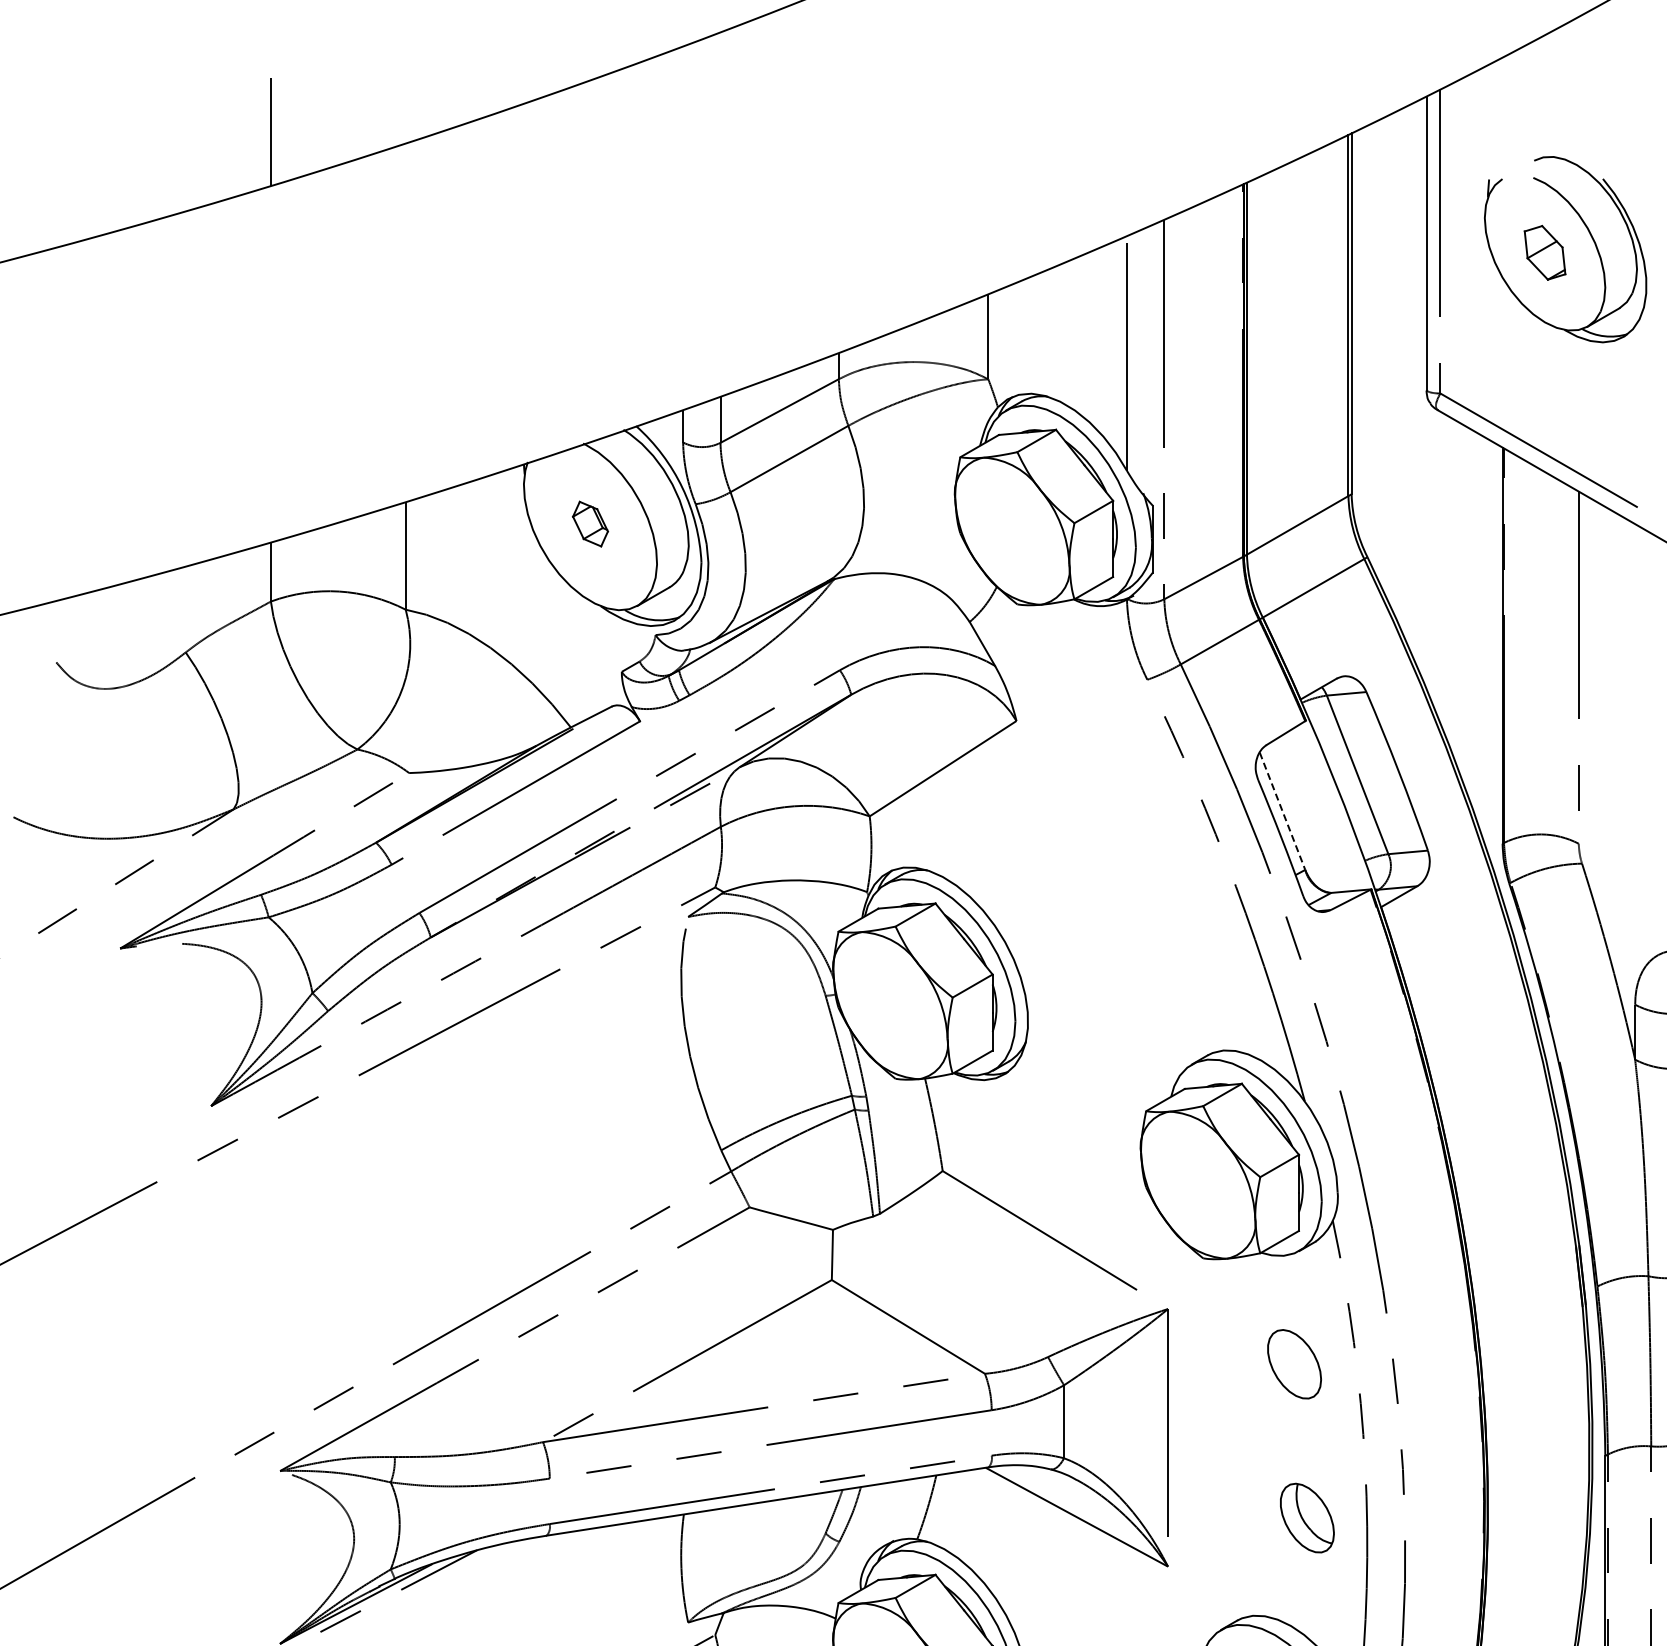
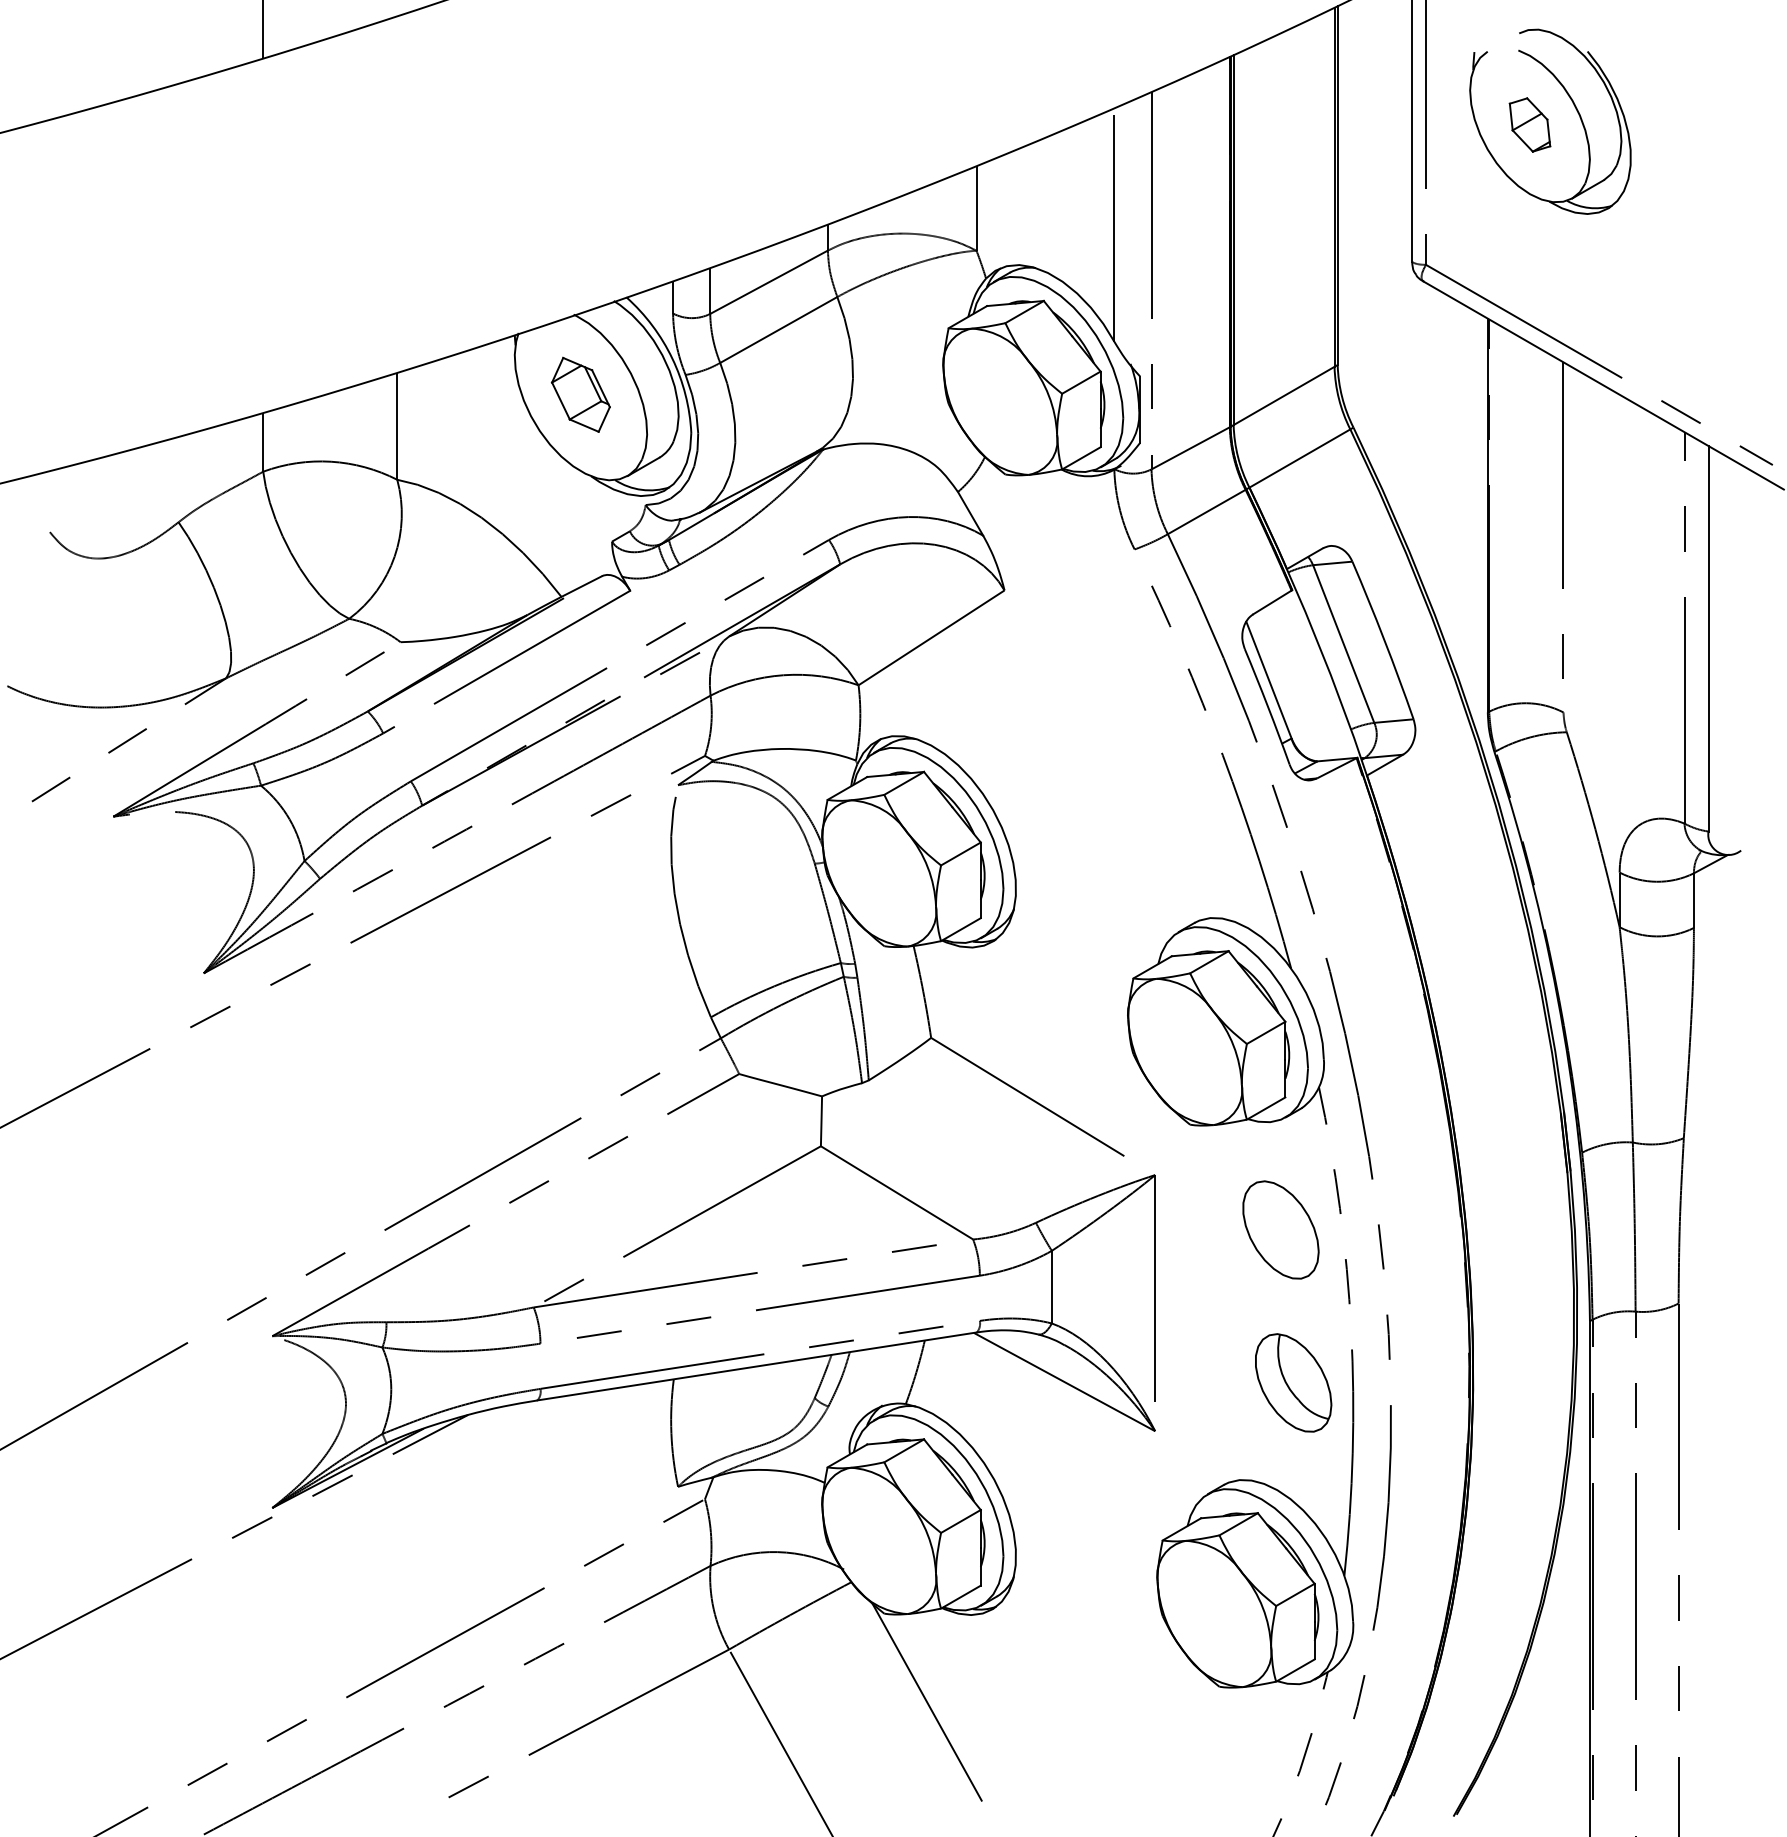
part: (590, 523) -> (580, 394), size x1.67
line: (1283, 811) -> (1269, 680), dashed -> solid
part: (1294, 1363) -> (1280, 1229), size x1.43
part: (1307, 1517) -> (1293, 1382), size x1.43

